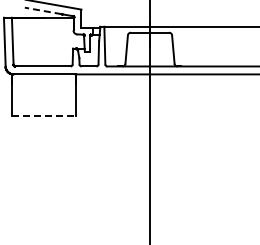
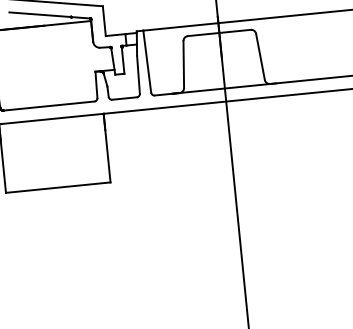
line: (43, 10) -> (40, 13), dashed -> solid
line: (43, 116) -> (57, 188), dashed -> solid

